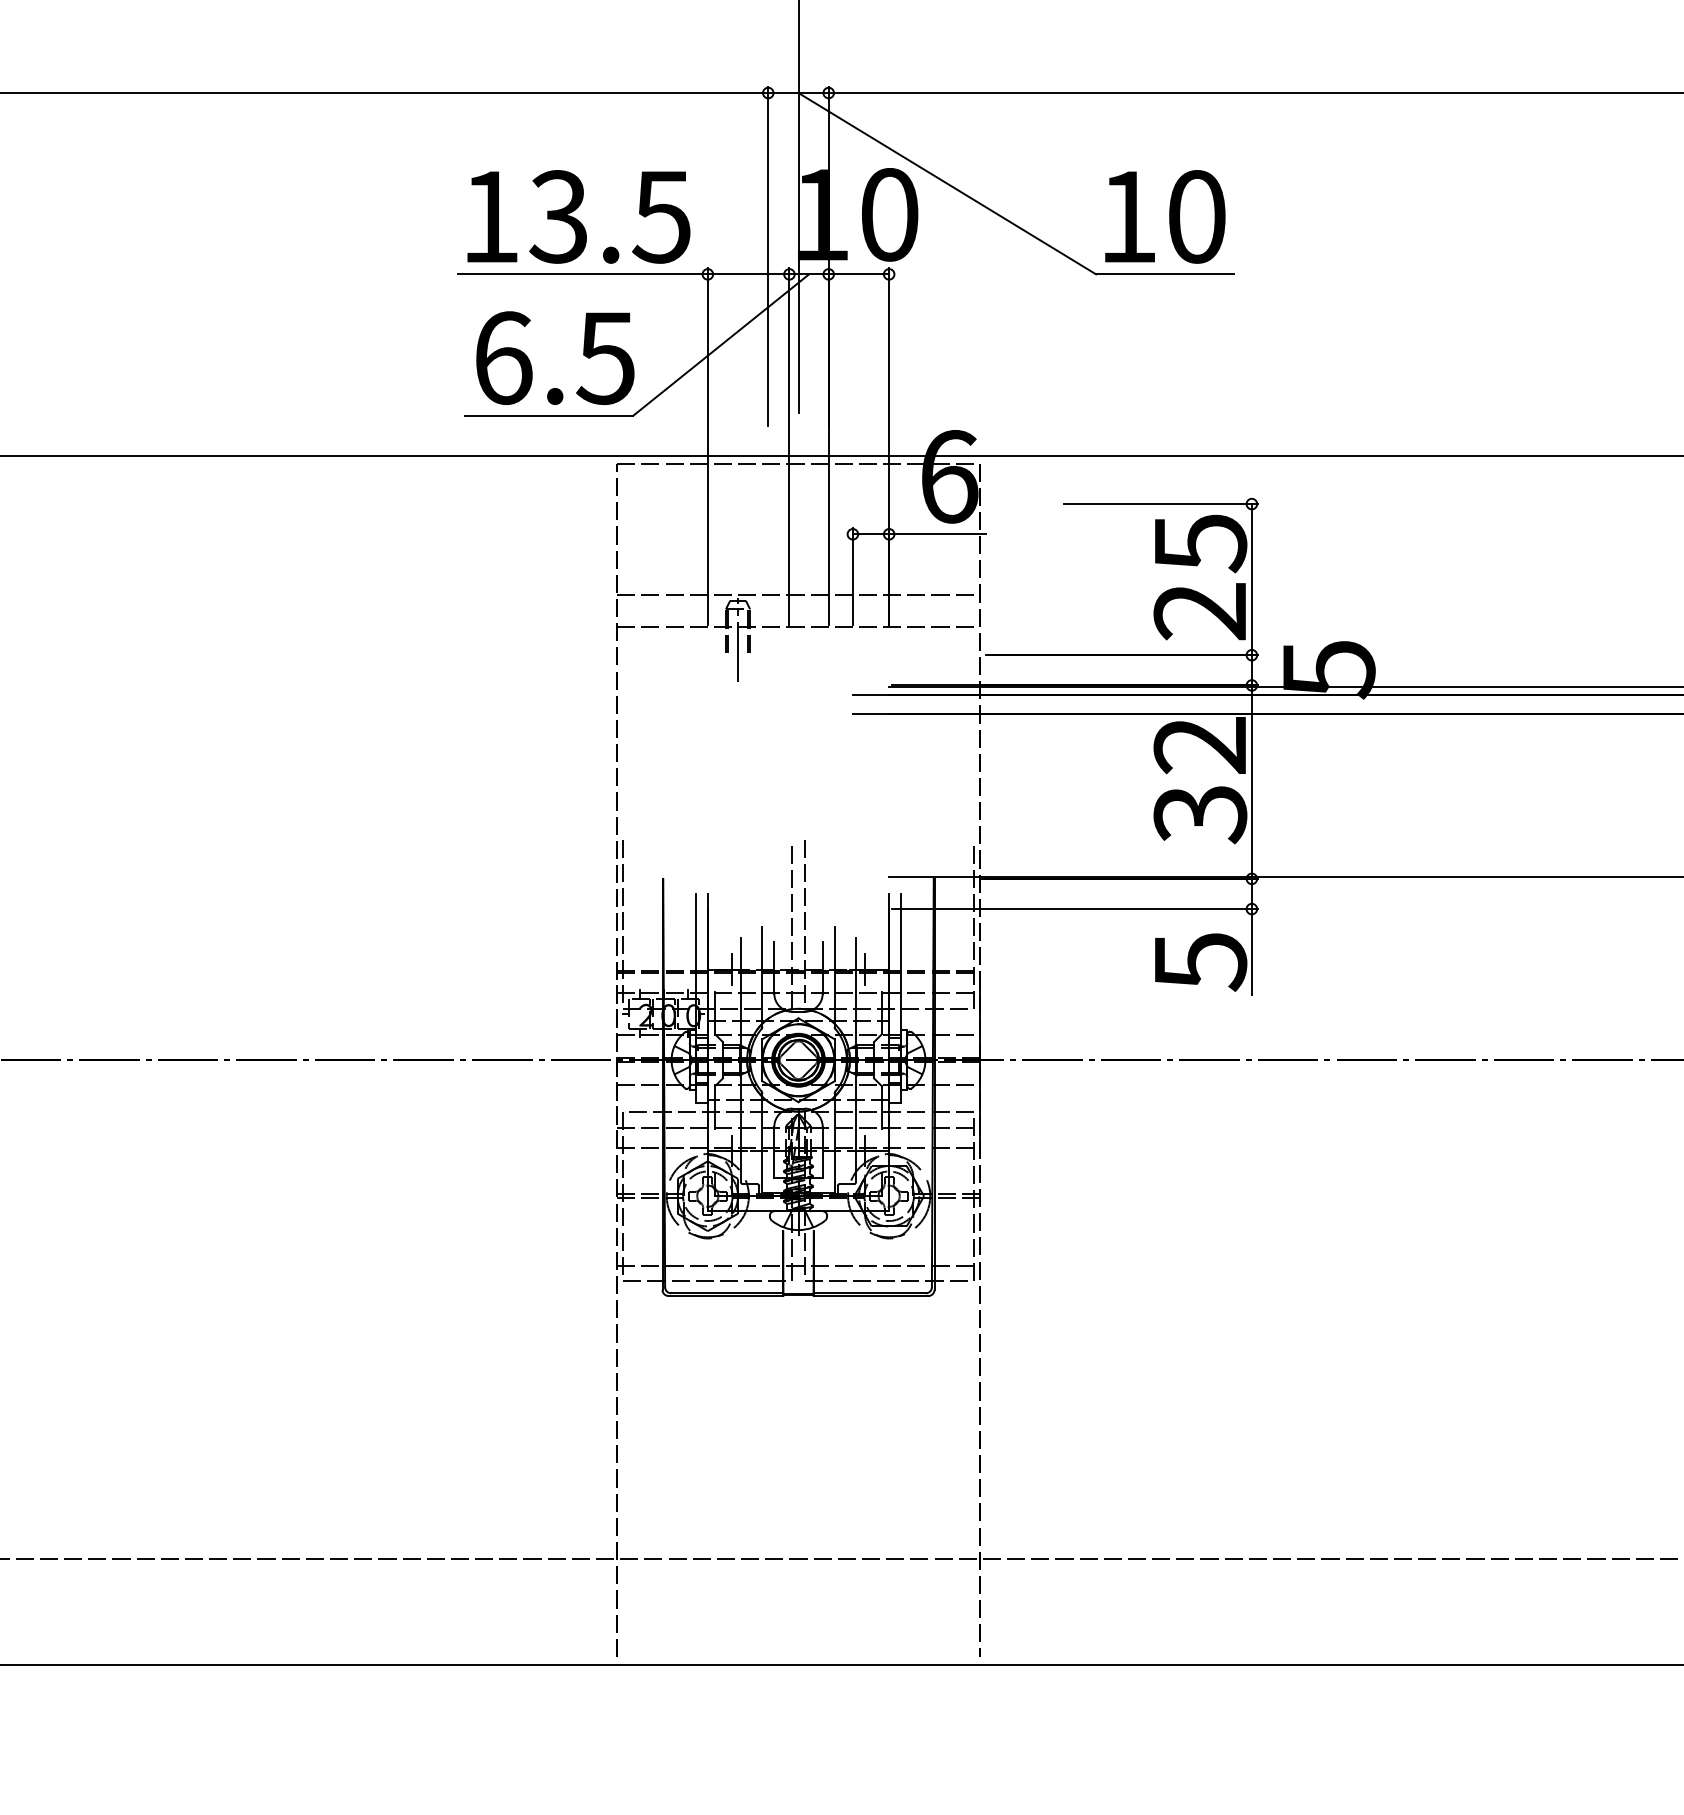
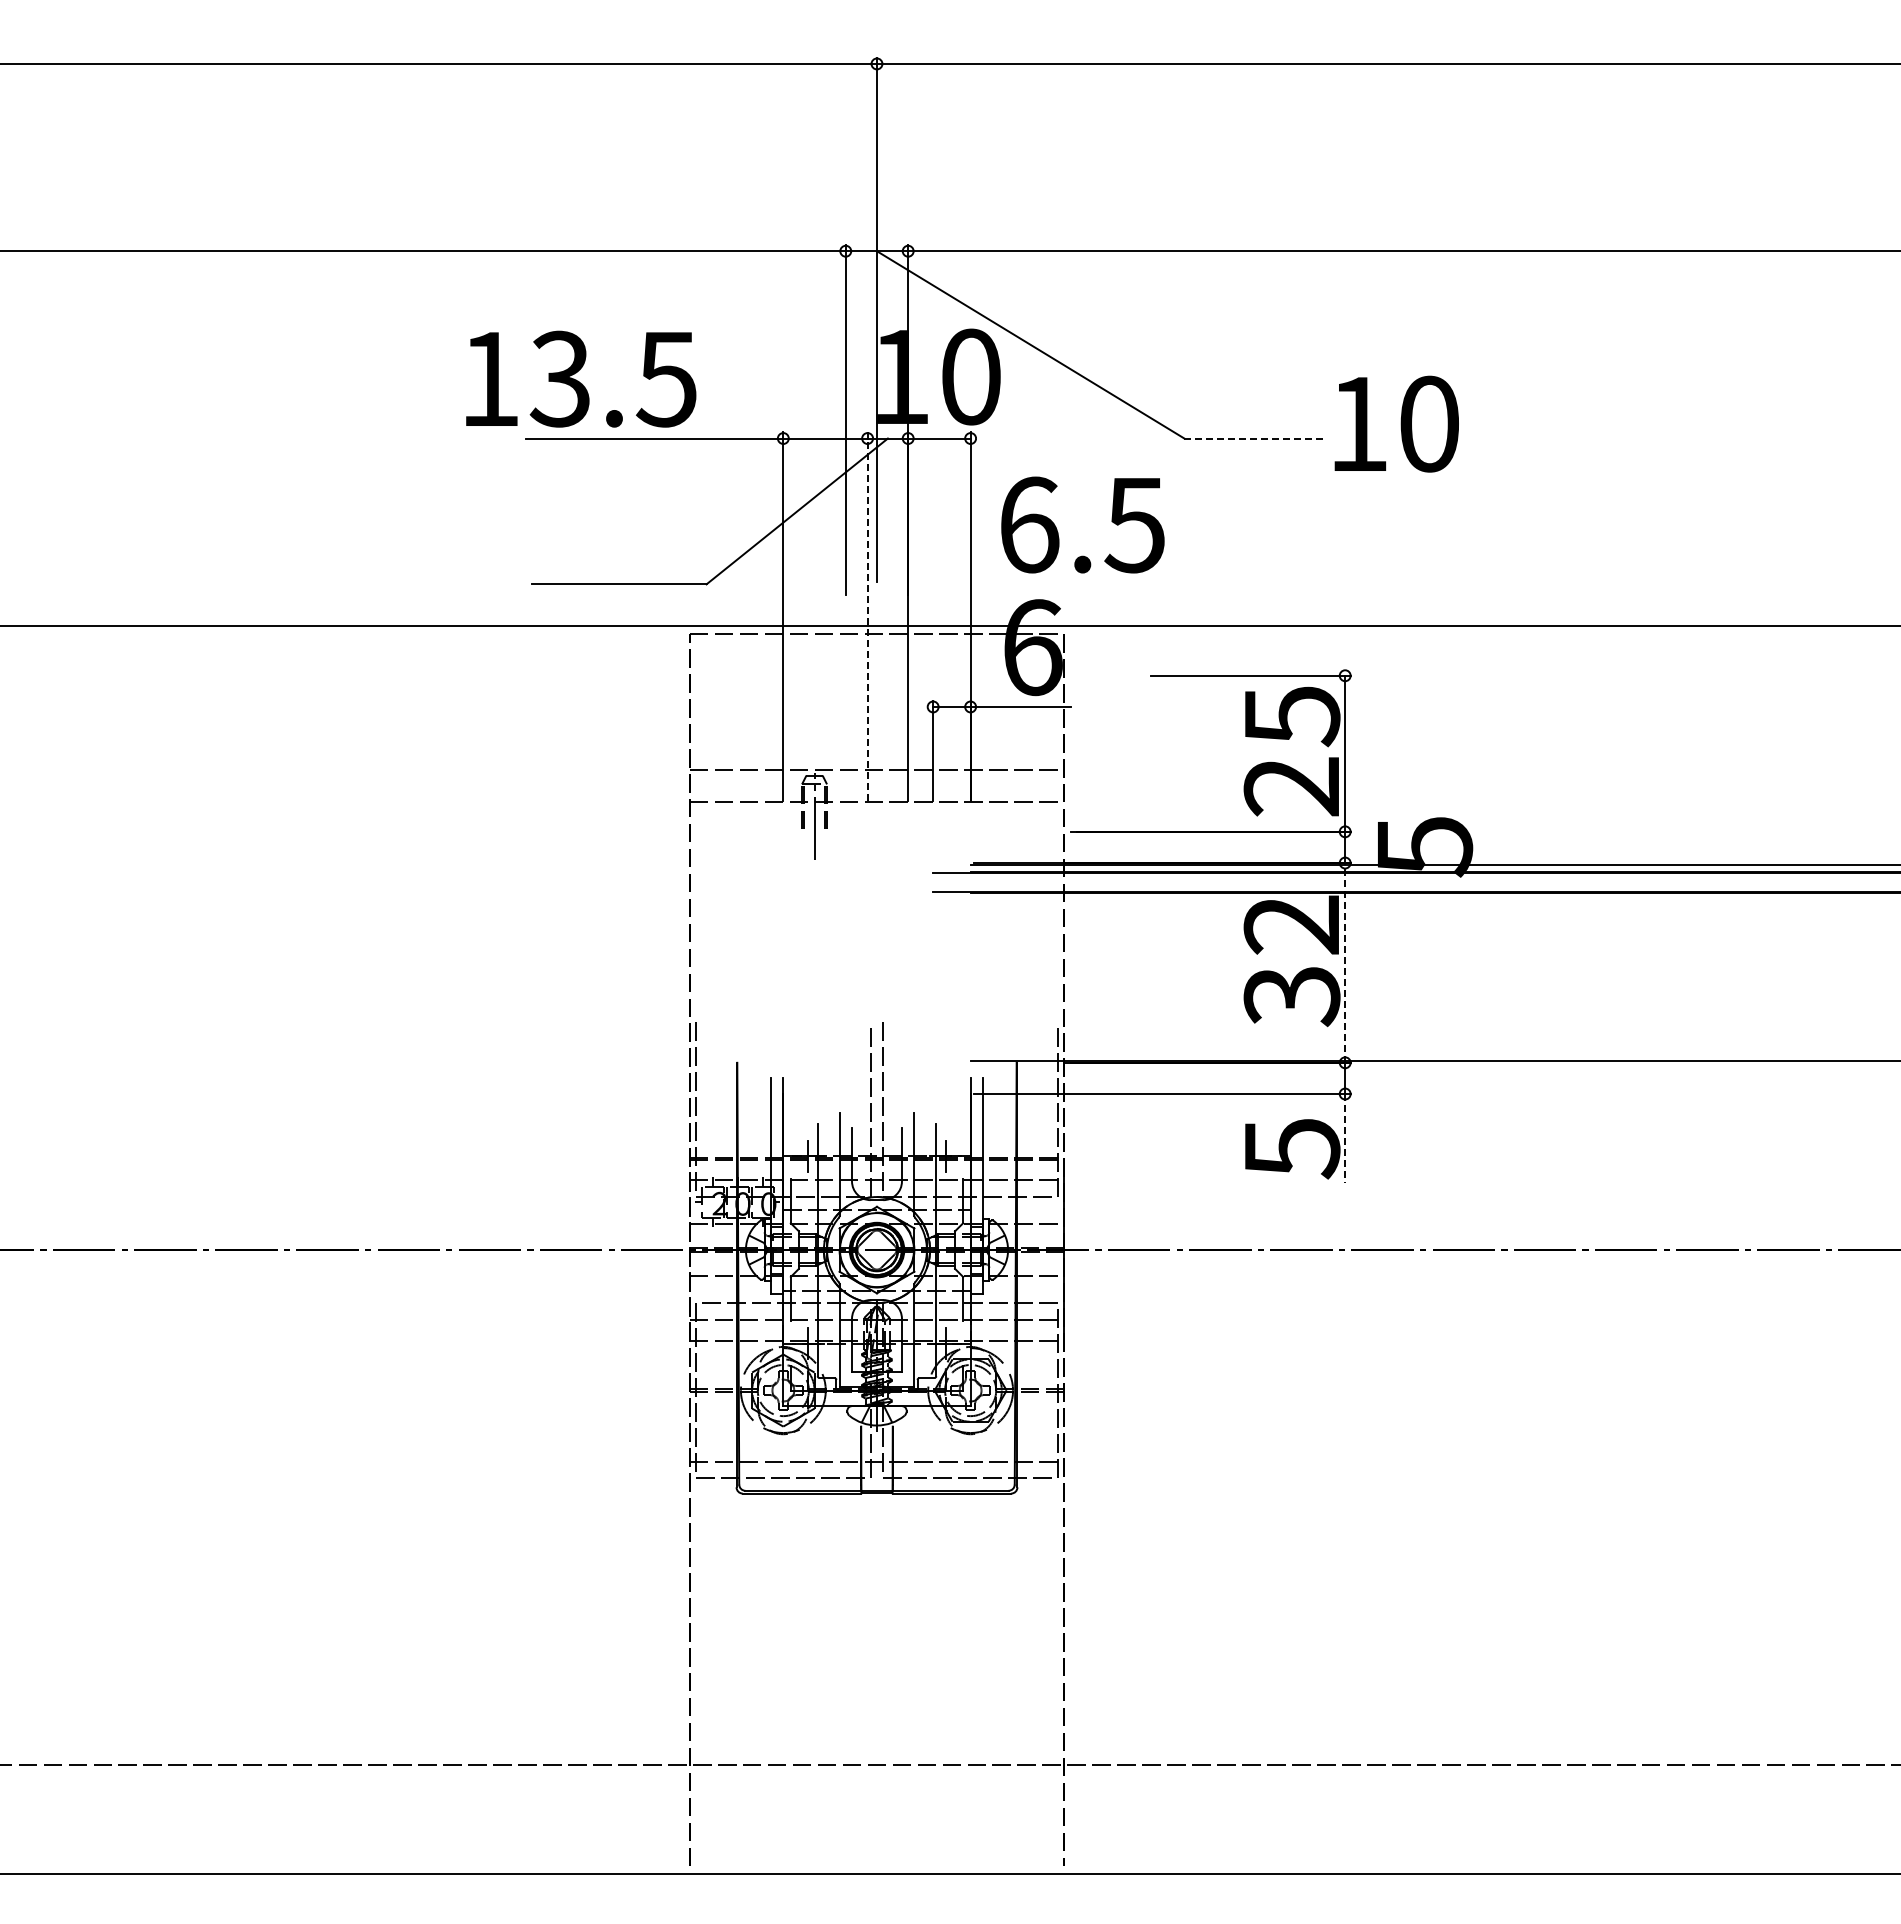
text: (579, 216) -> (581, 378), moved
text: (1165, 216) -> (1396, 423), moved
line: (1165, 274) -> (1255, 438), solid -> dashed
text: (554, 357) -> (1082, 524), moved
line: (789, 445) -> (867, 615), solid -> dashed
line: (1252, 781) -> (1345, 962), solid -> dashed
line: (1252, 952) -> (1345, 1138), solid -> dashed

